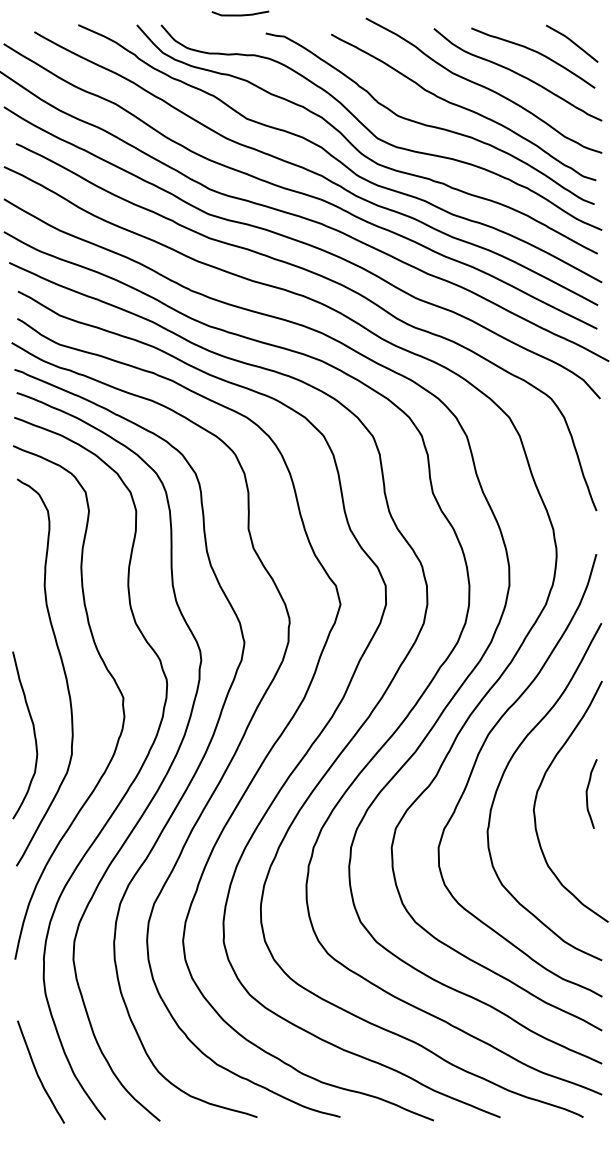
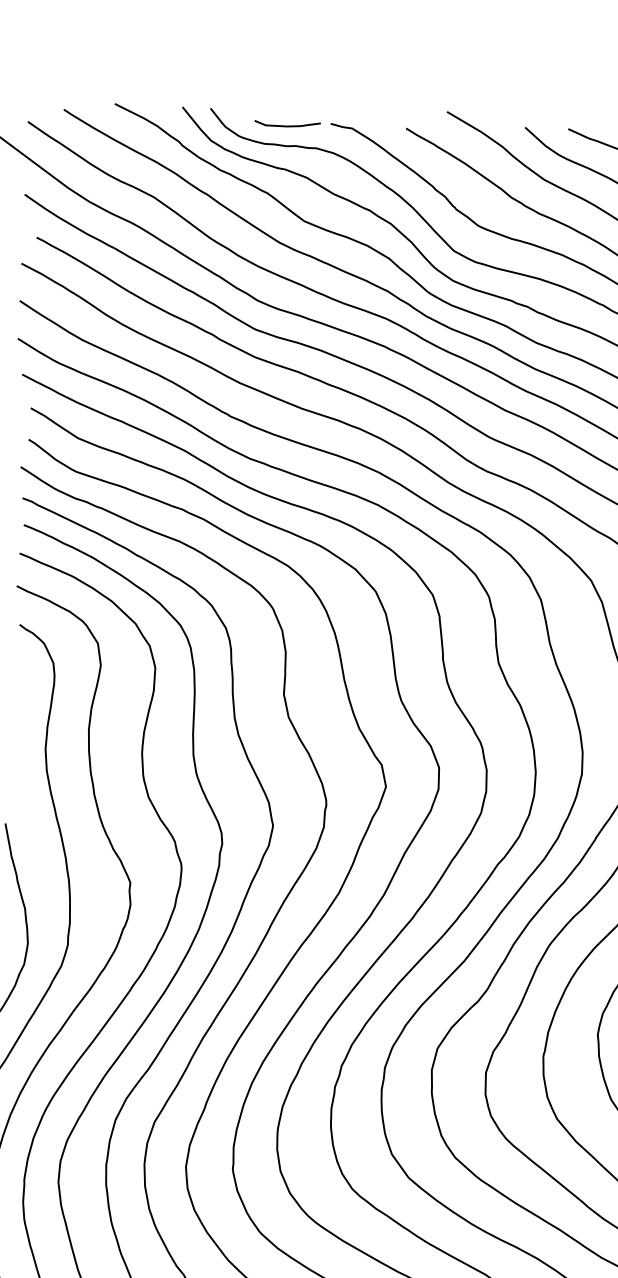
curve: (240, 14) -> (287, 125), moved

